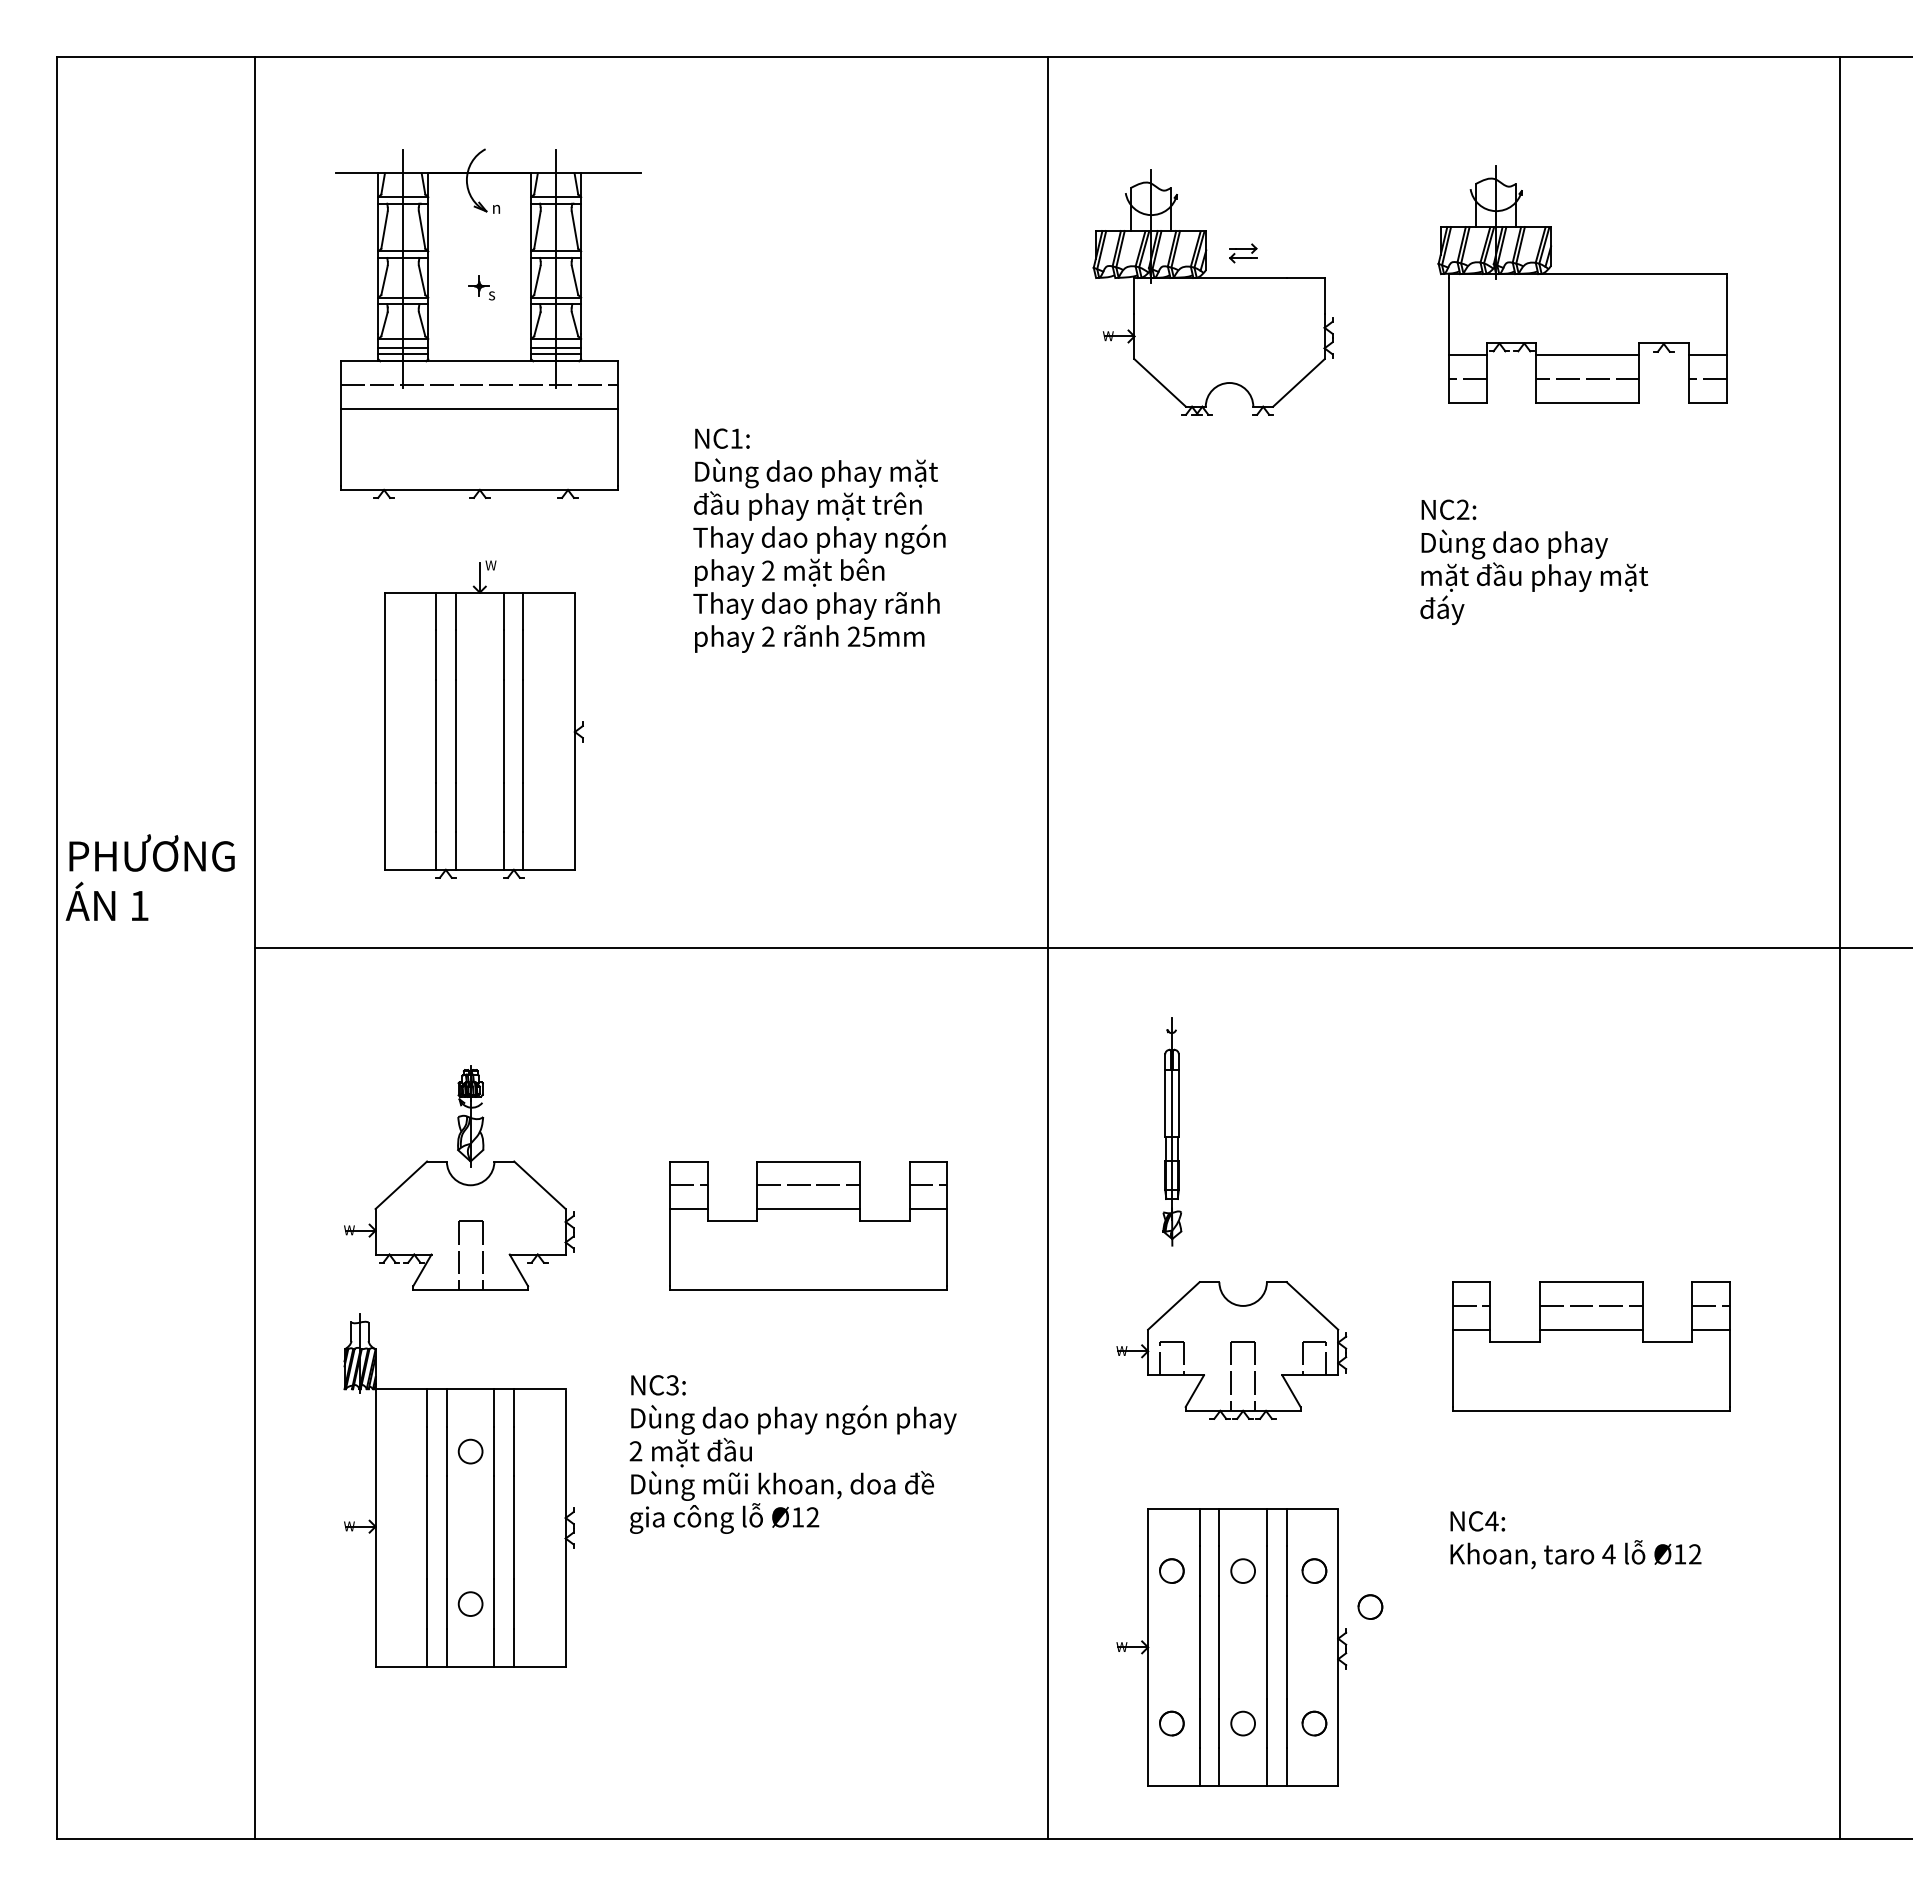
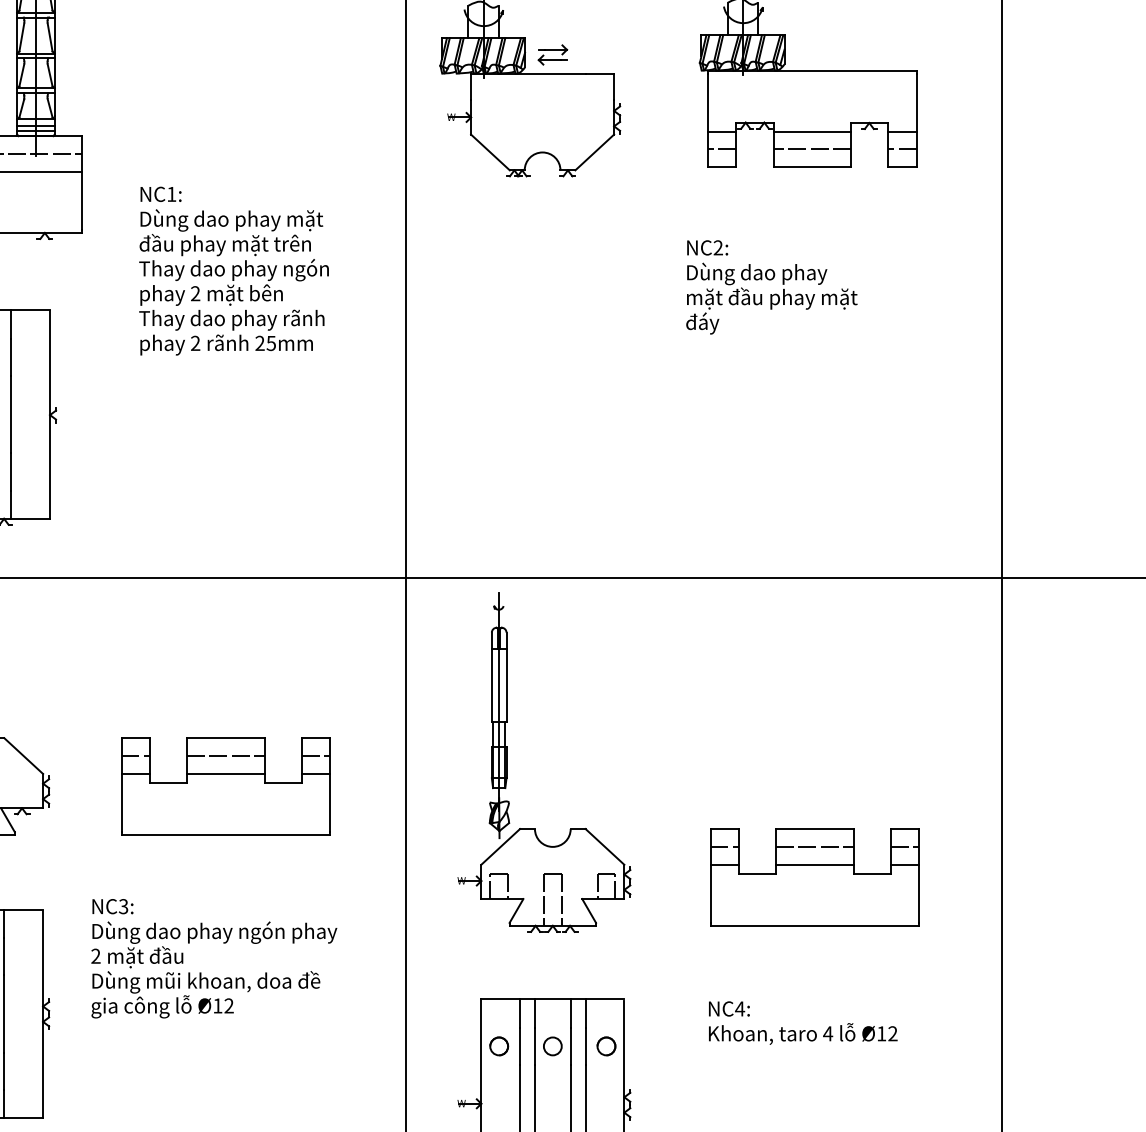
part: (1243, 253) -> (553, 55), size x1.43
part: (1172, 1131) -> (499, 715), size x1.43
part: (1370, 1606) -> (648, 1073), removed

